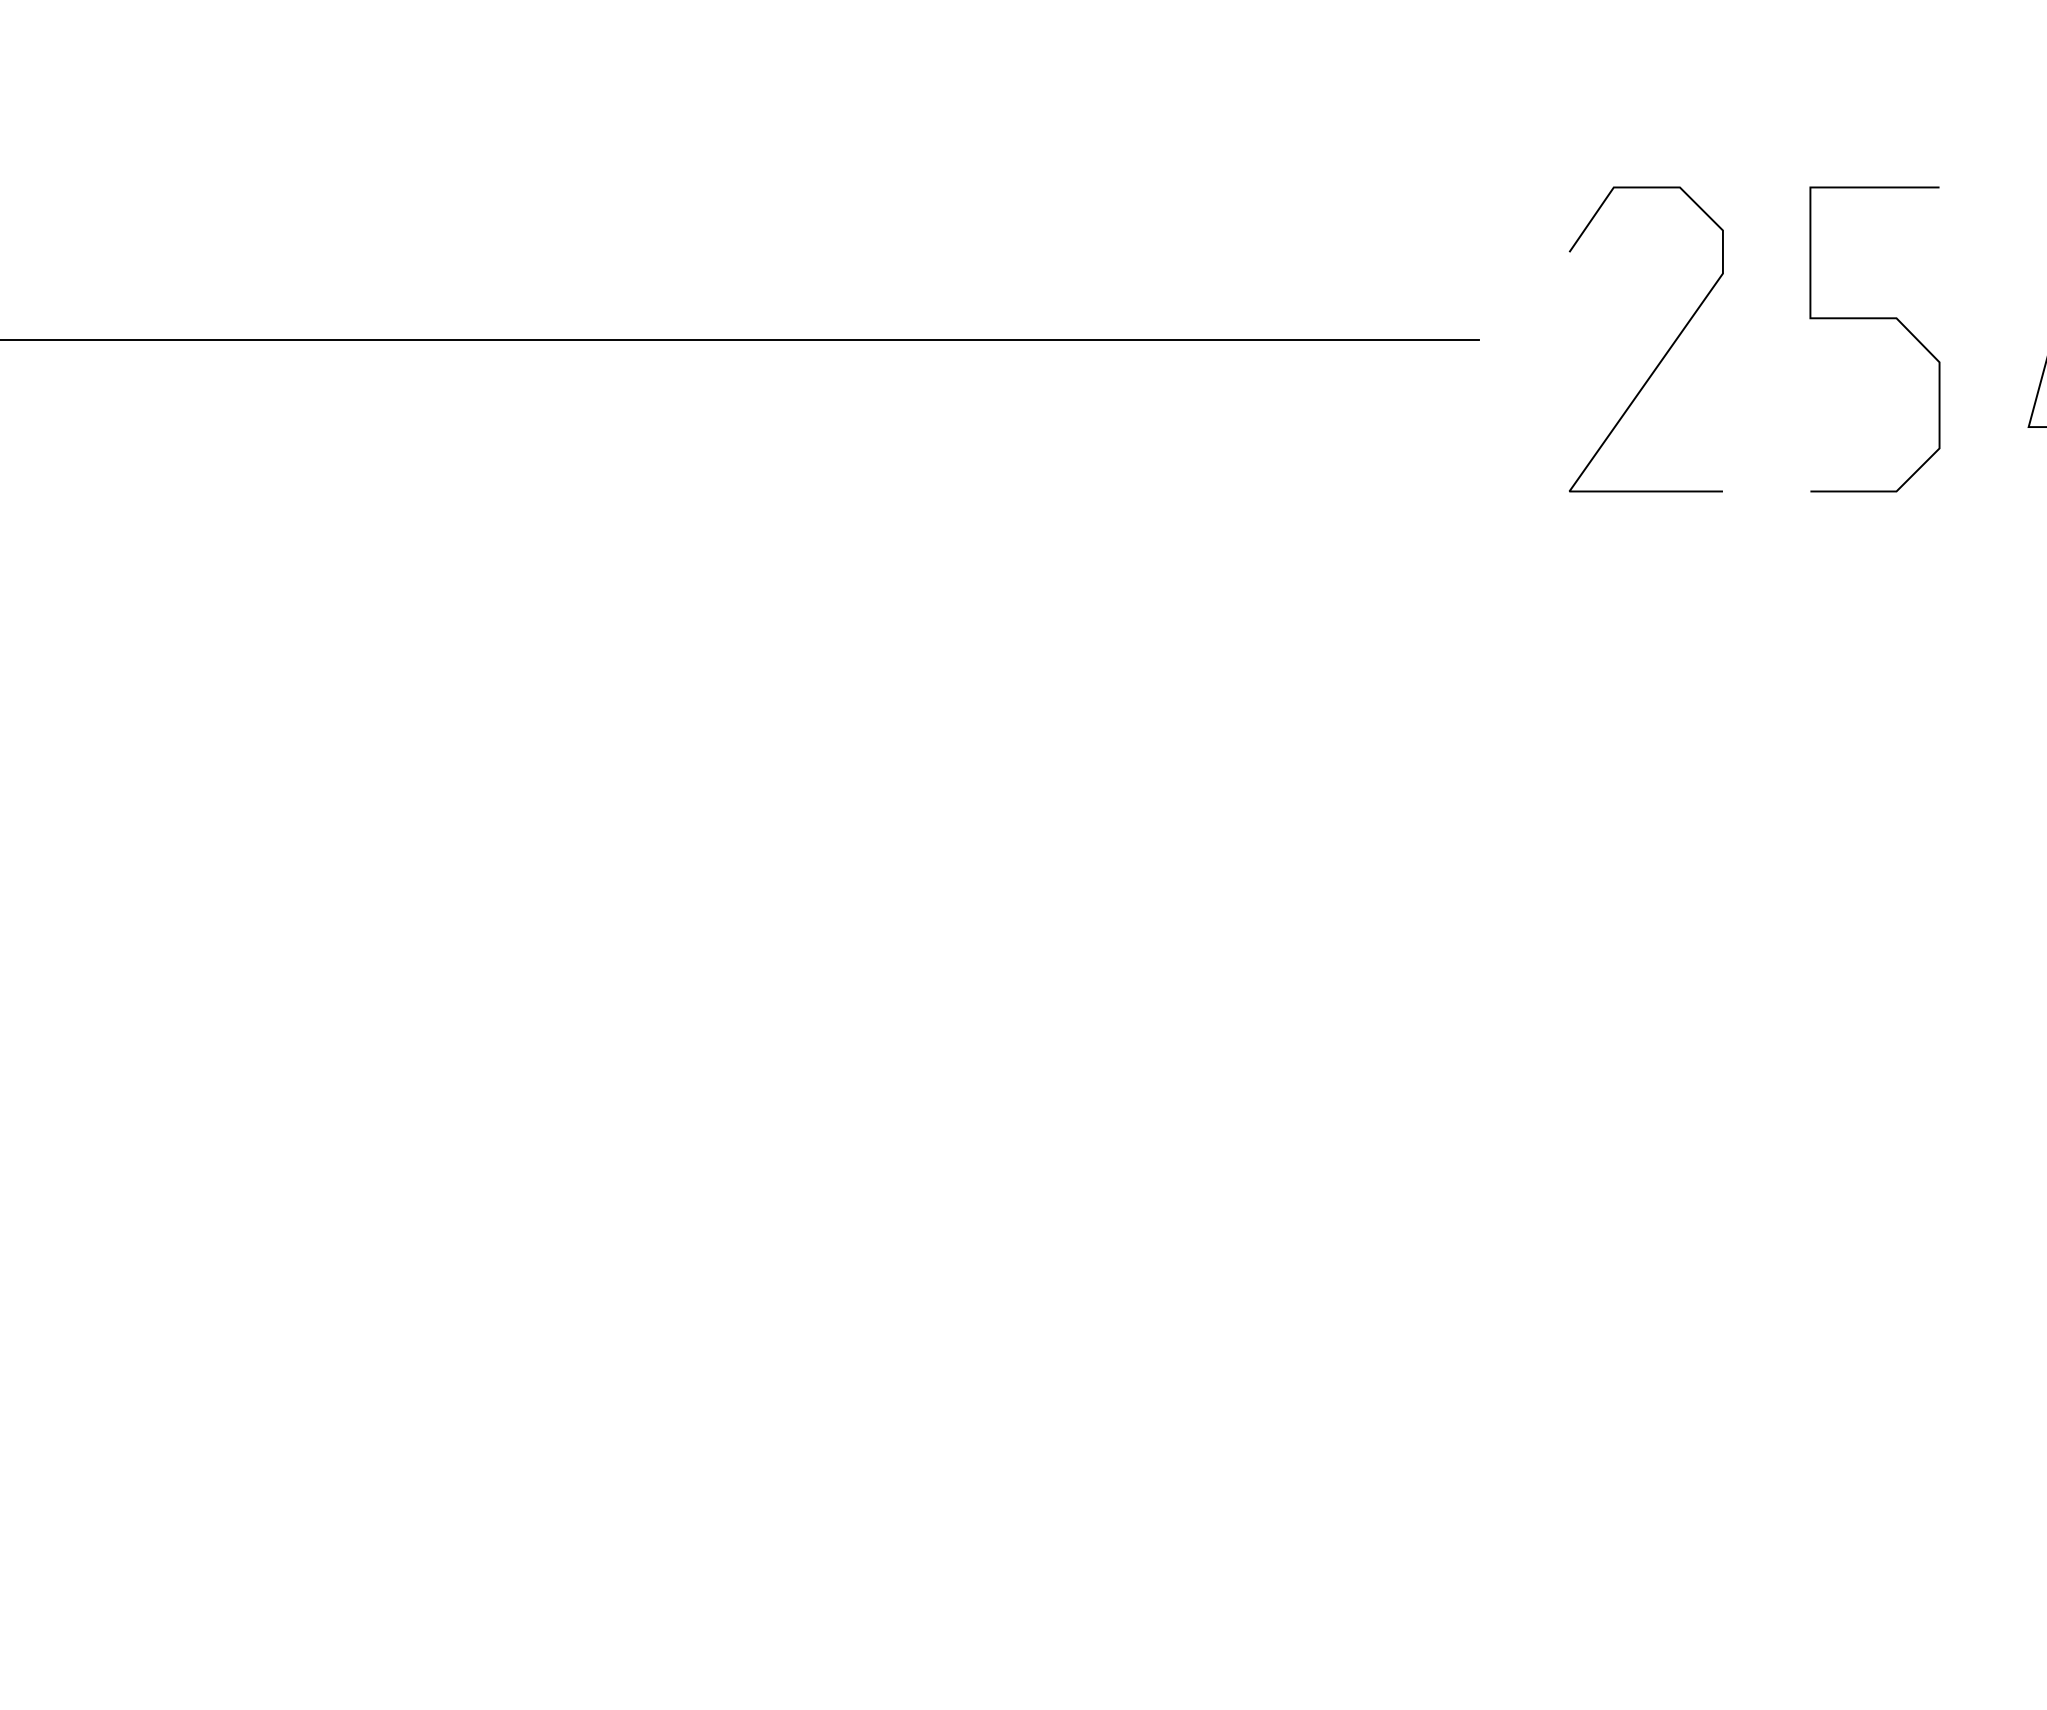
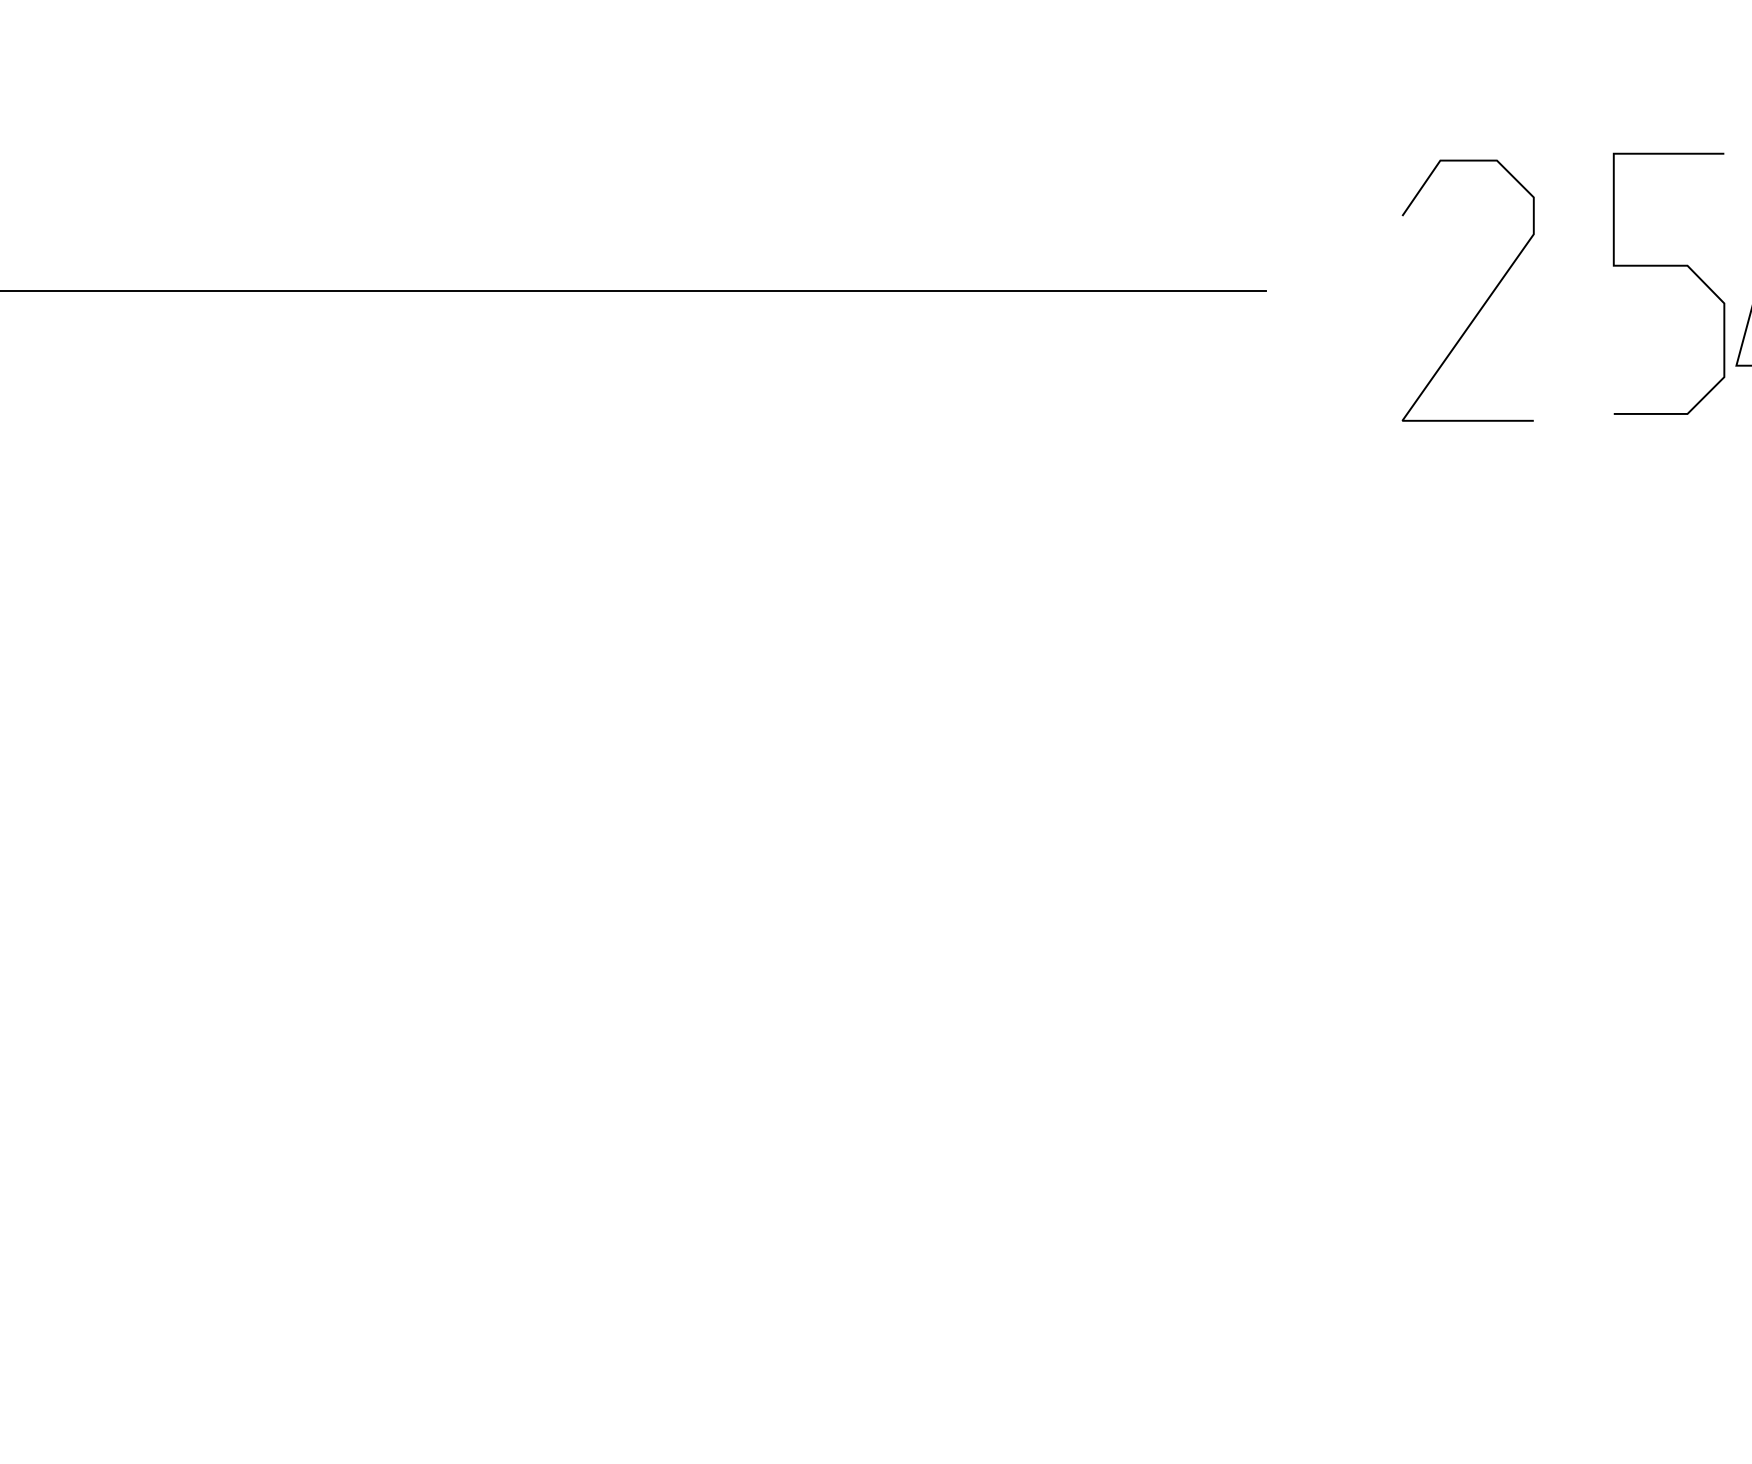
curve: (1874, 319) -> (1668, 266), moved
curve: (1666, 351) -> (1485, 301), moved

